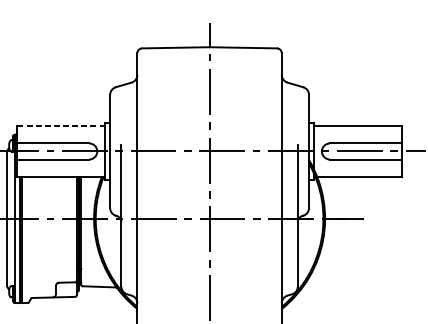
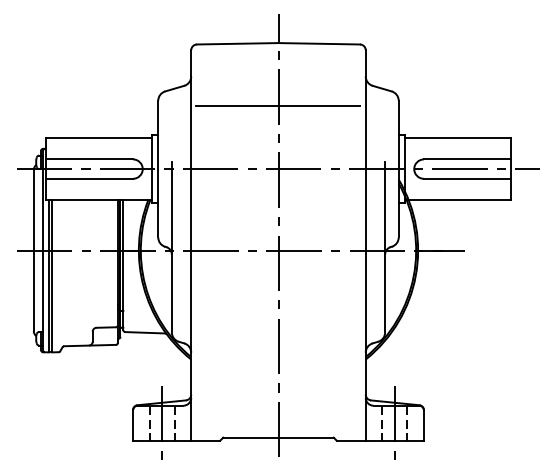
line: (209, 99) -> (278, 106), added
line: (60, 126) -> (98, 138), dashed -> solid

